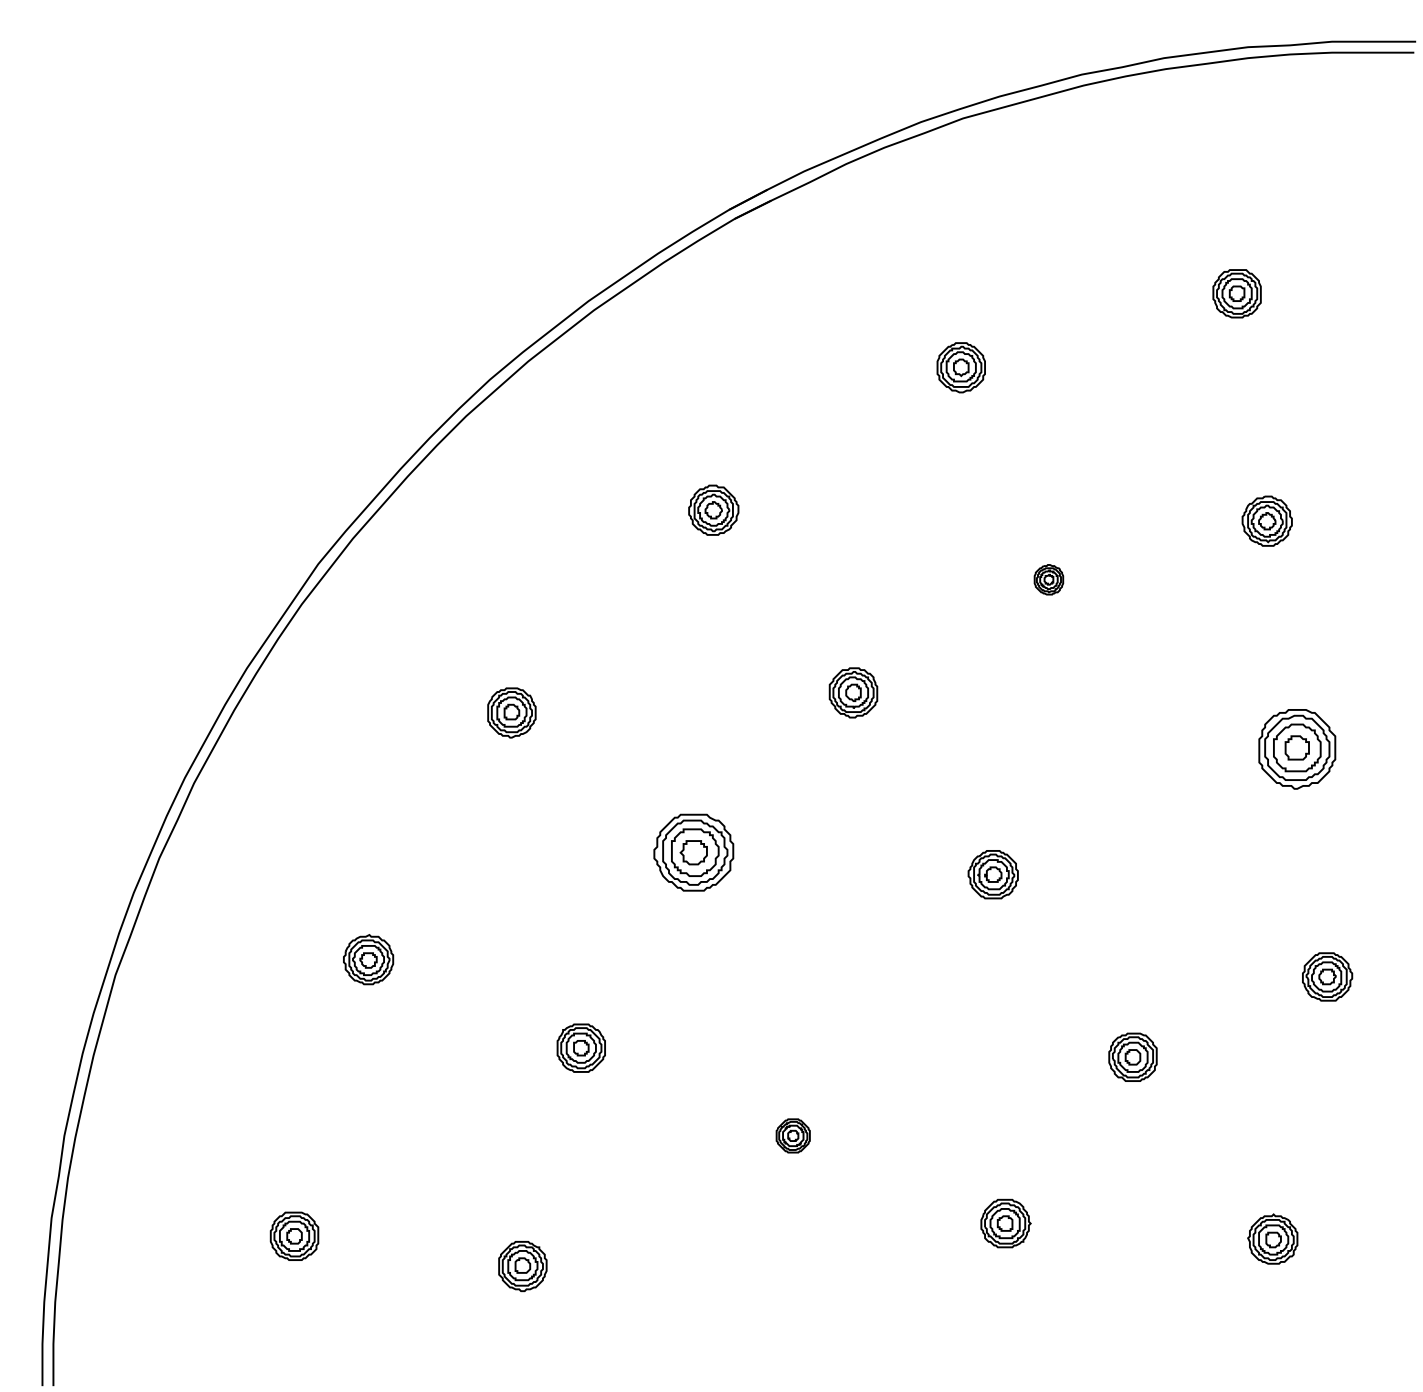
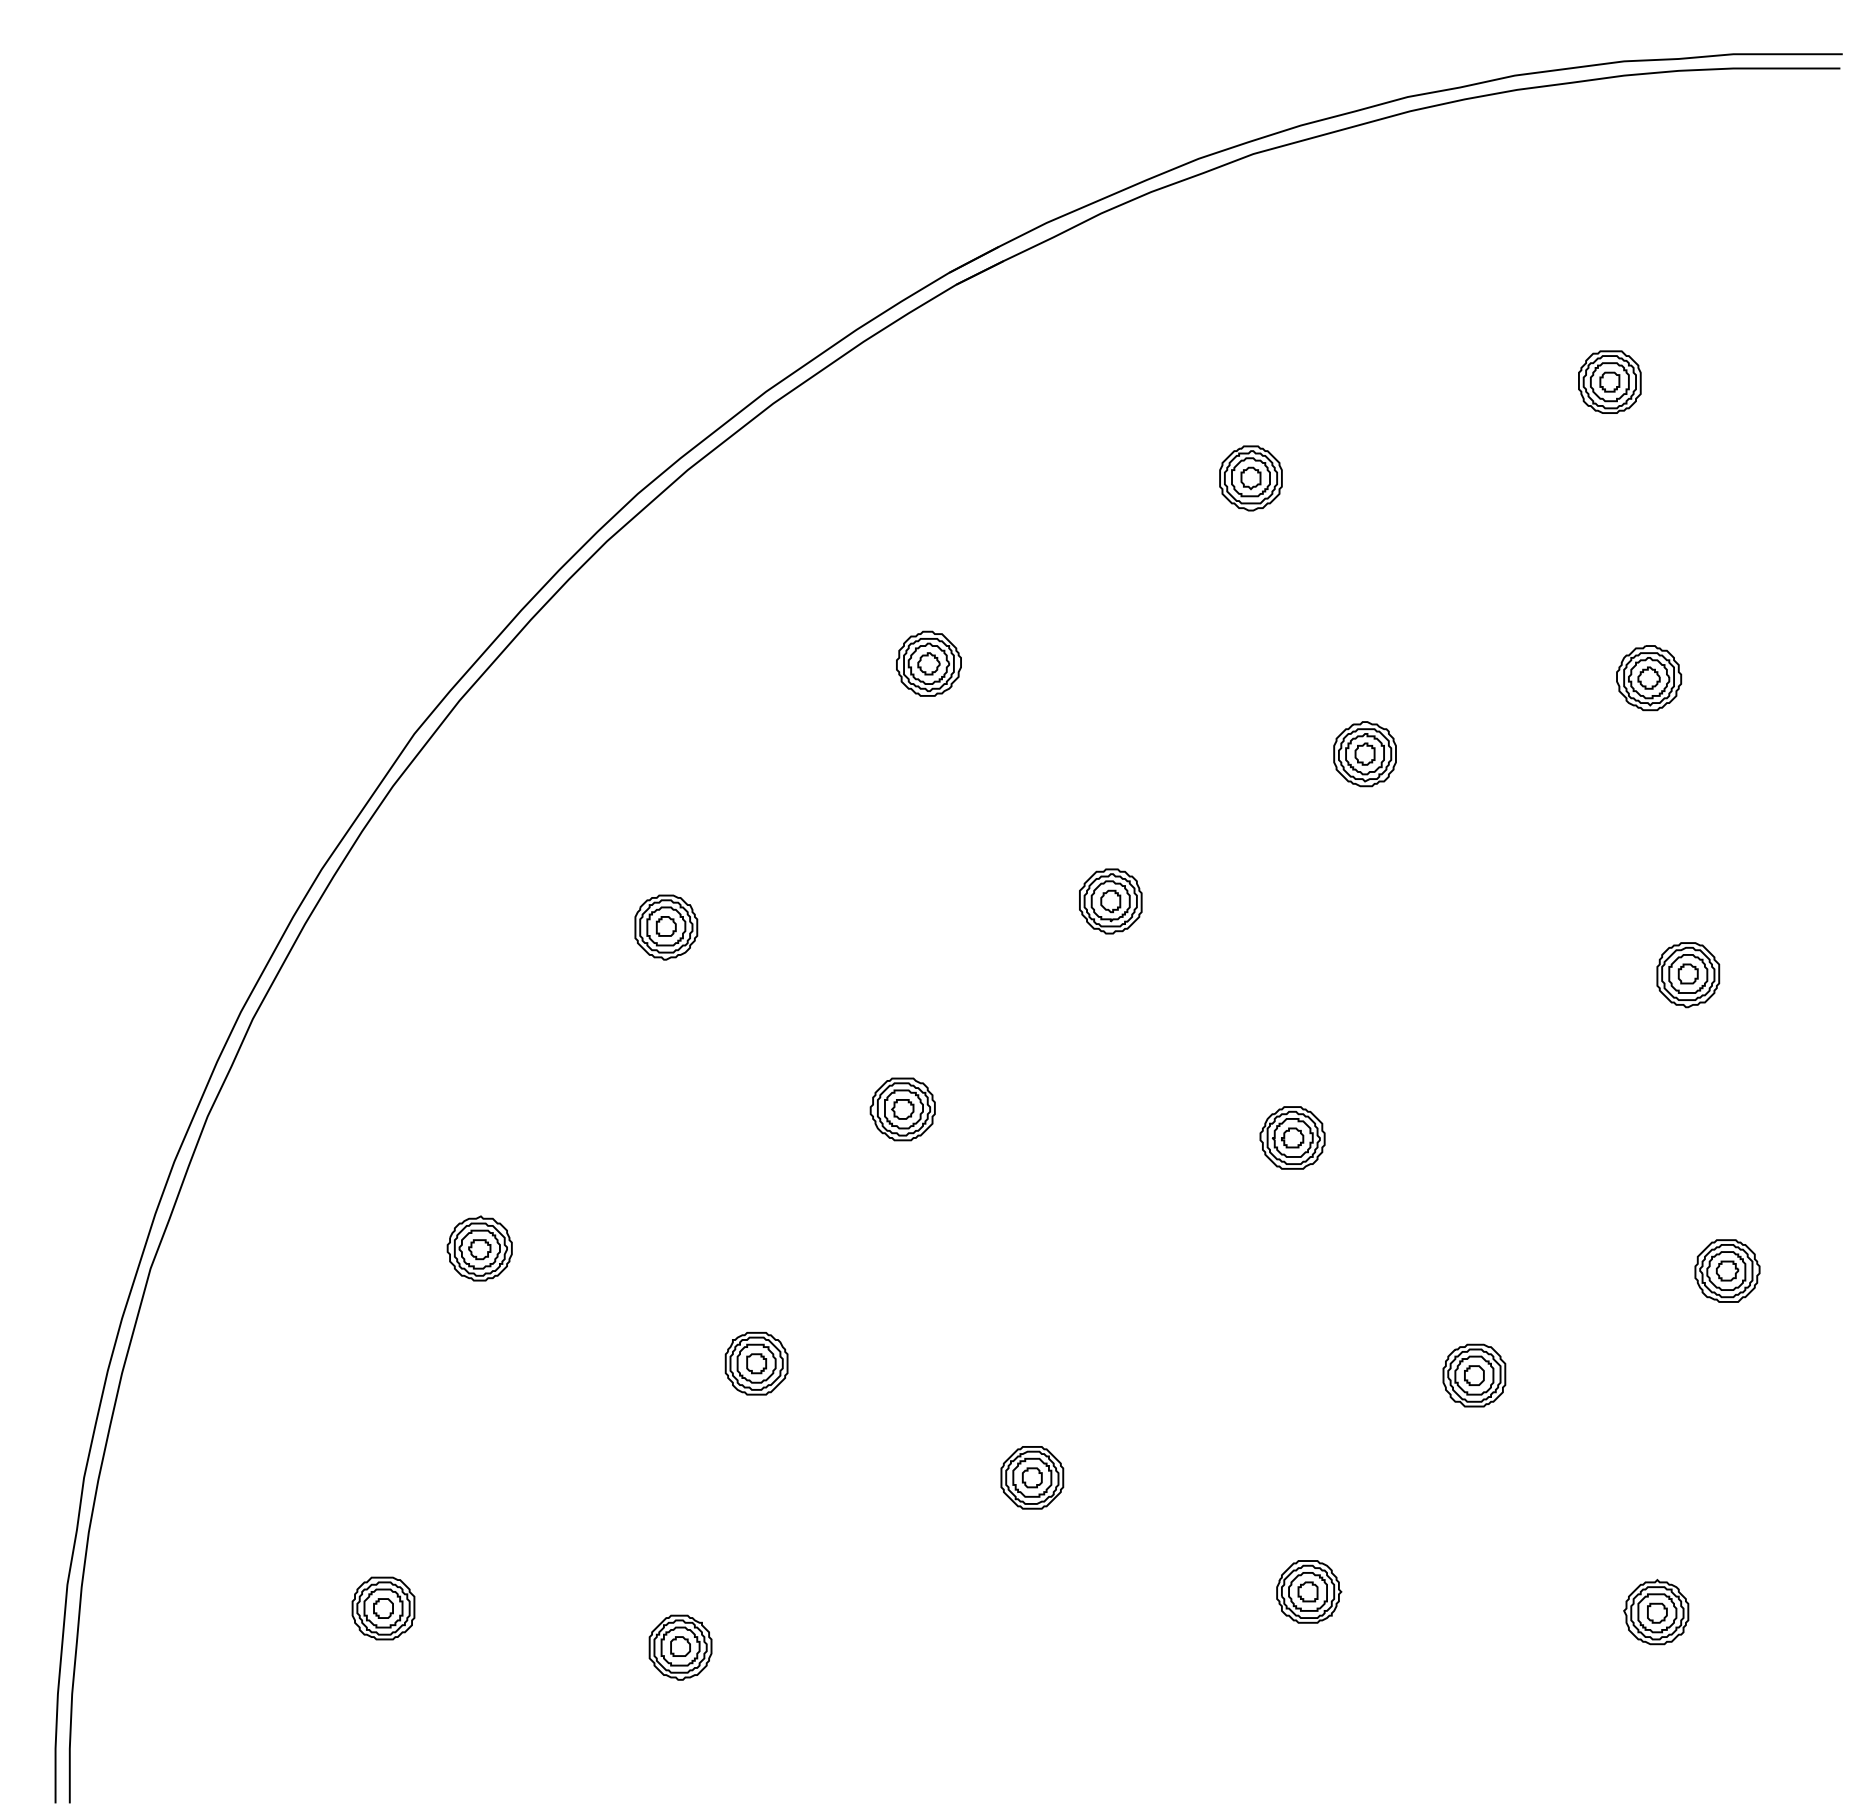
part: (1048, 579) -> (1364, 754), size x1.67
part: (1297, 749) -> (1688, 975), size x0.62
part: (693, 852) -> (902, 1109), size x0.62
part: (793, 1135) -> (1032, 1477), size x1.43

